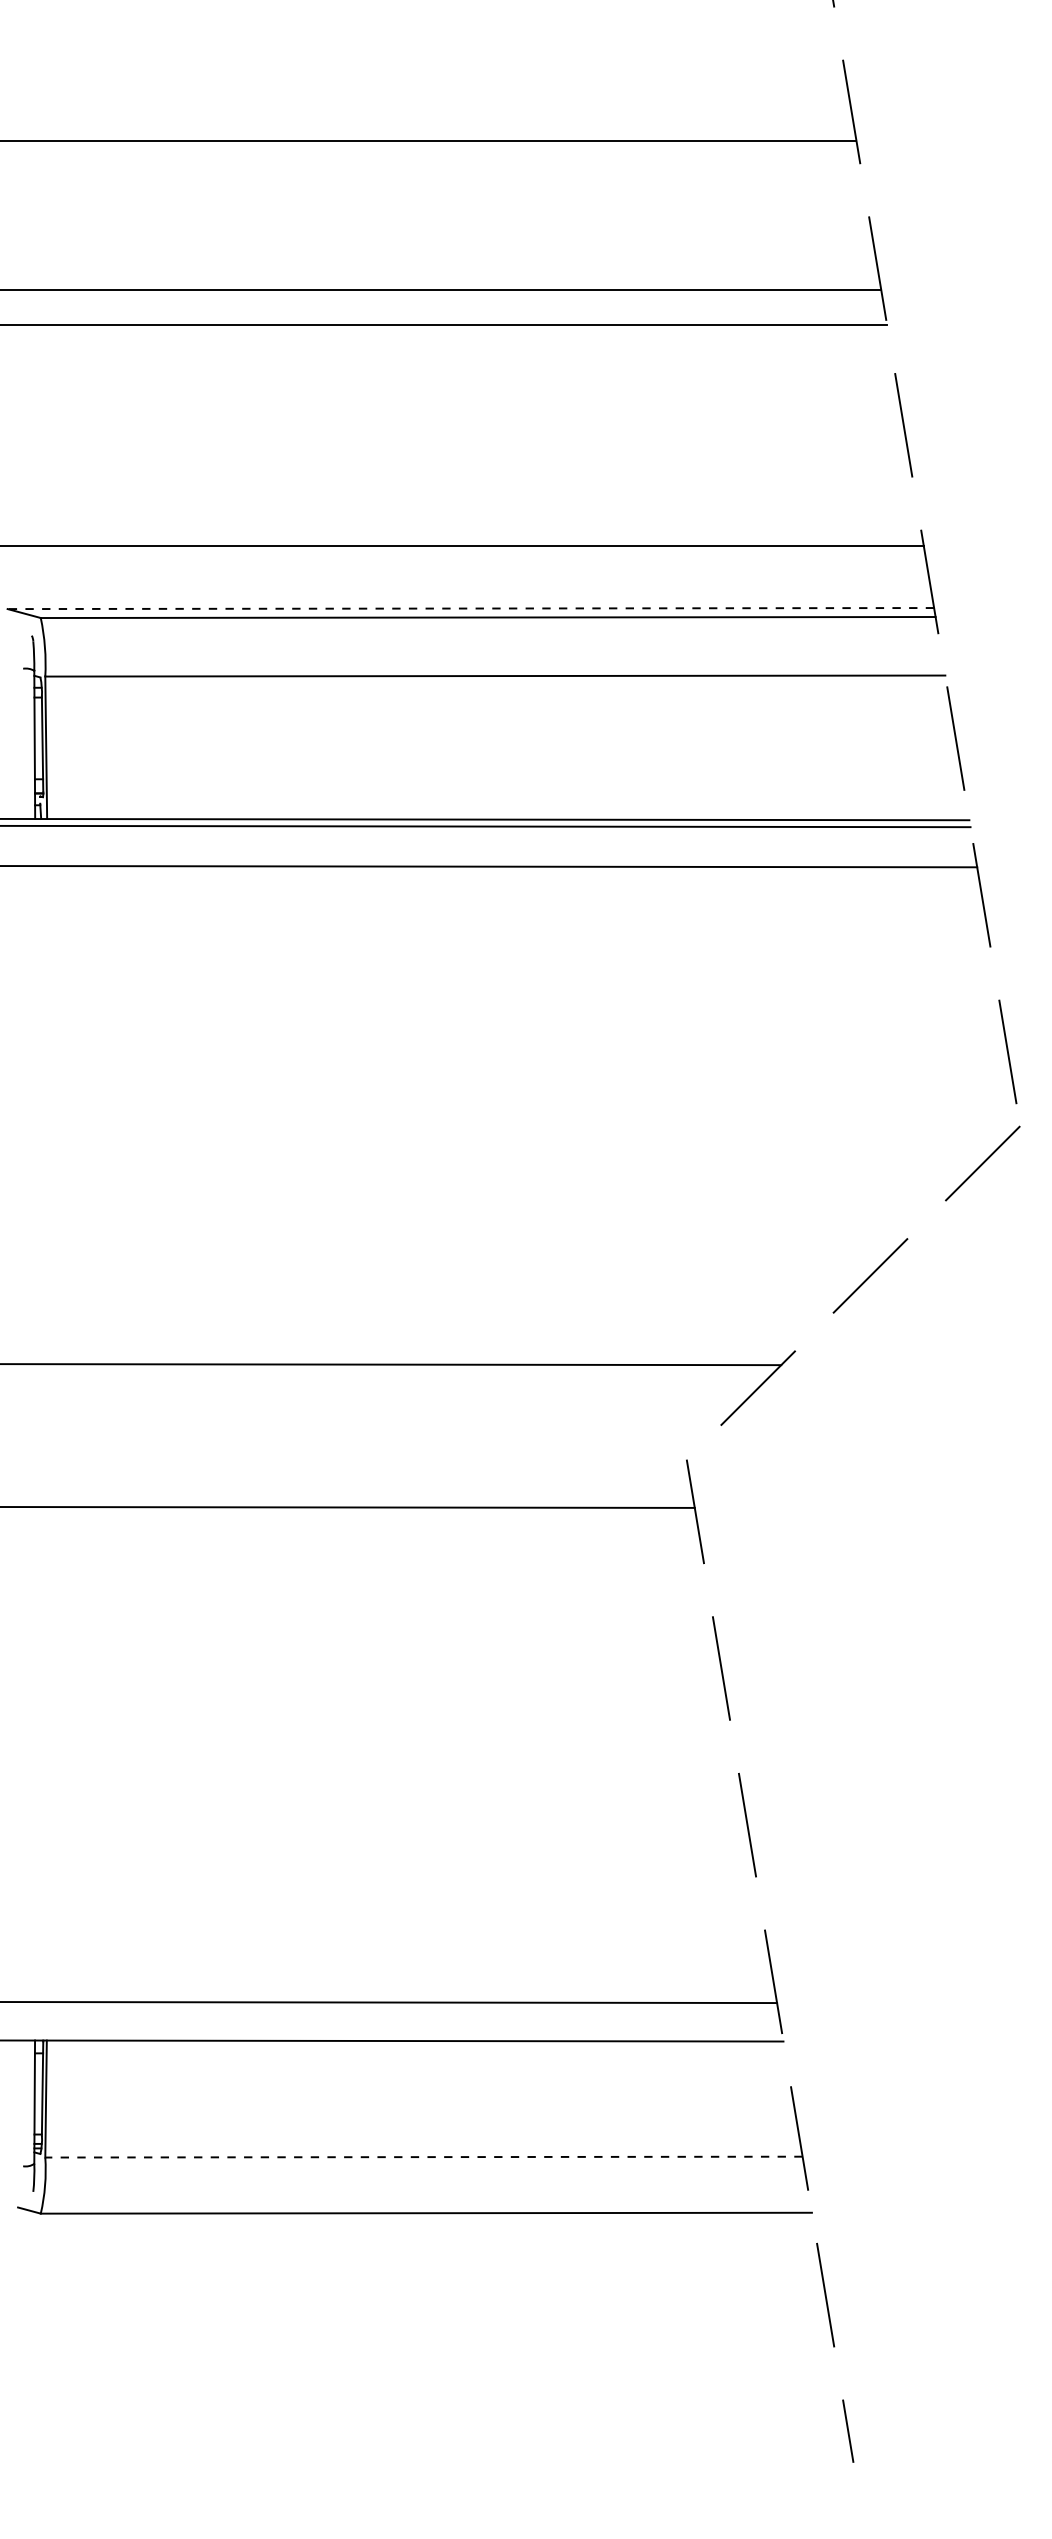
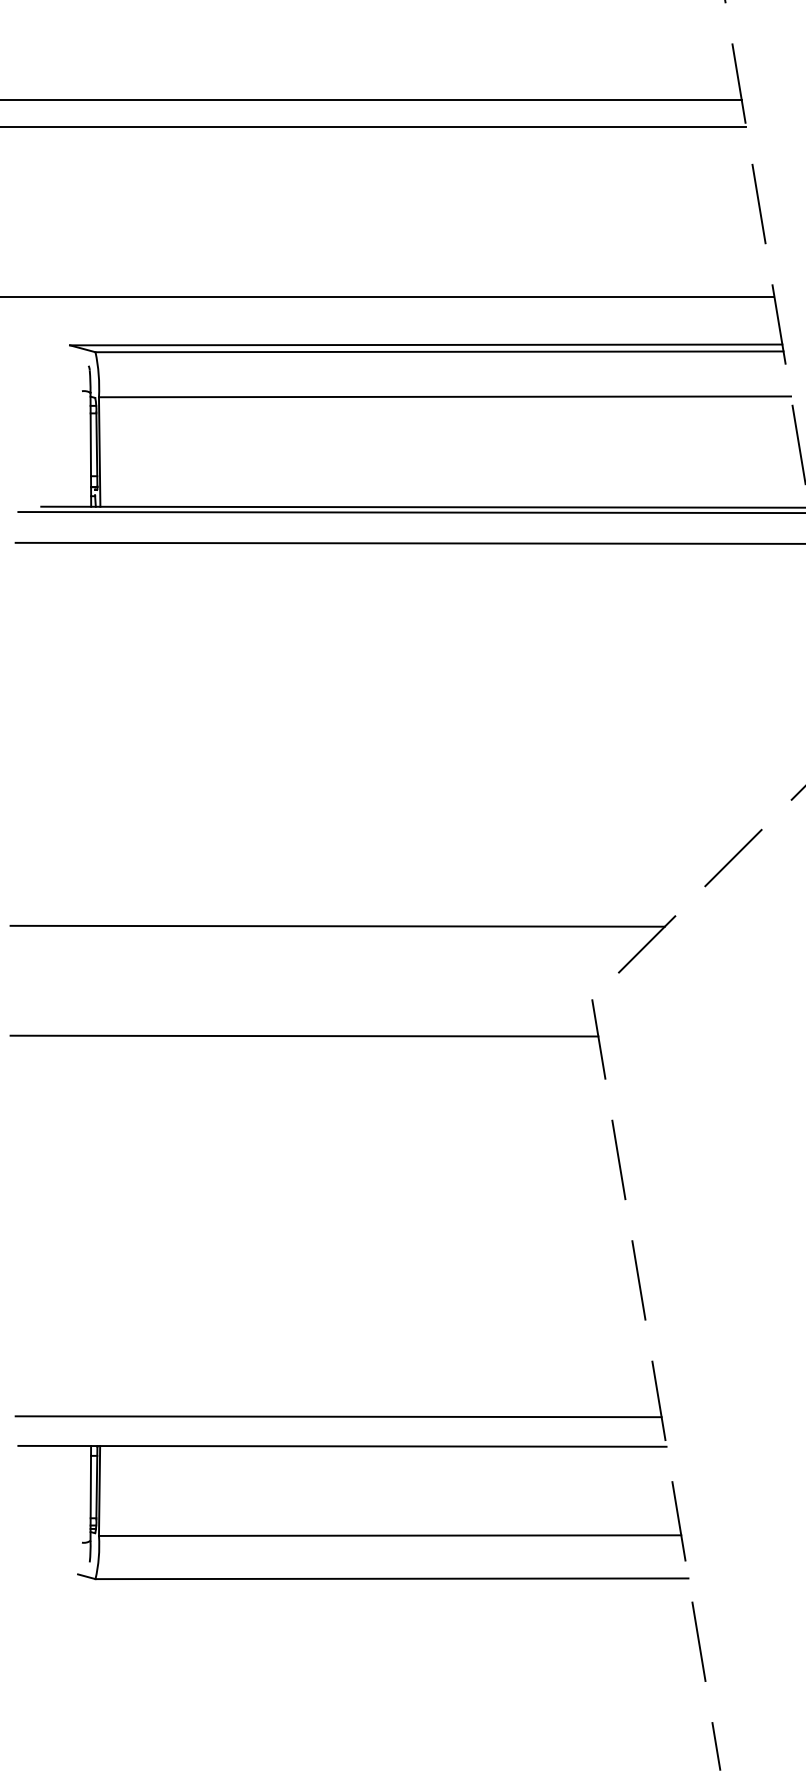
line: (470, 608) -> (425, 344), dashed -> solid
line: (423, 2157) -> (389, 1535), dashed -> solid

